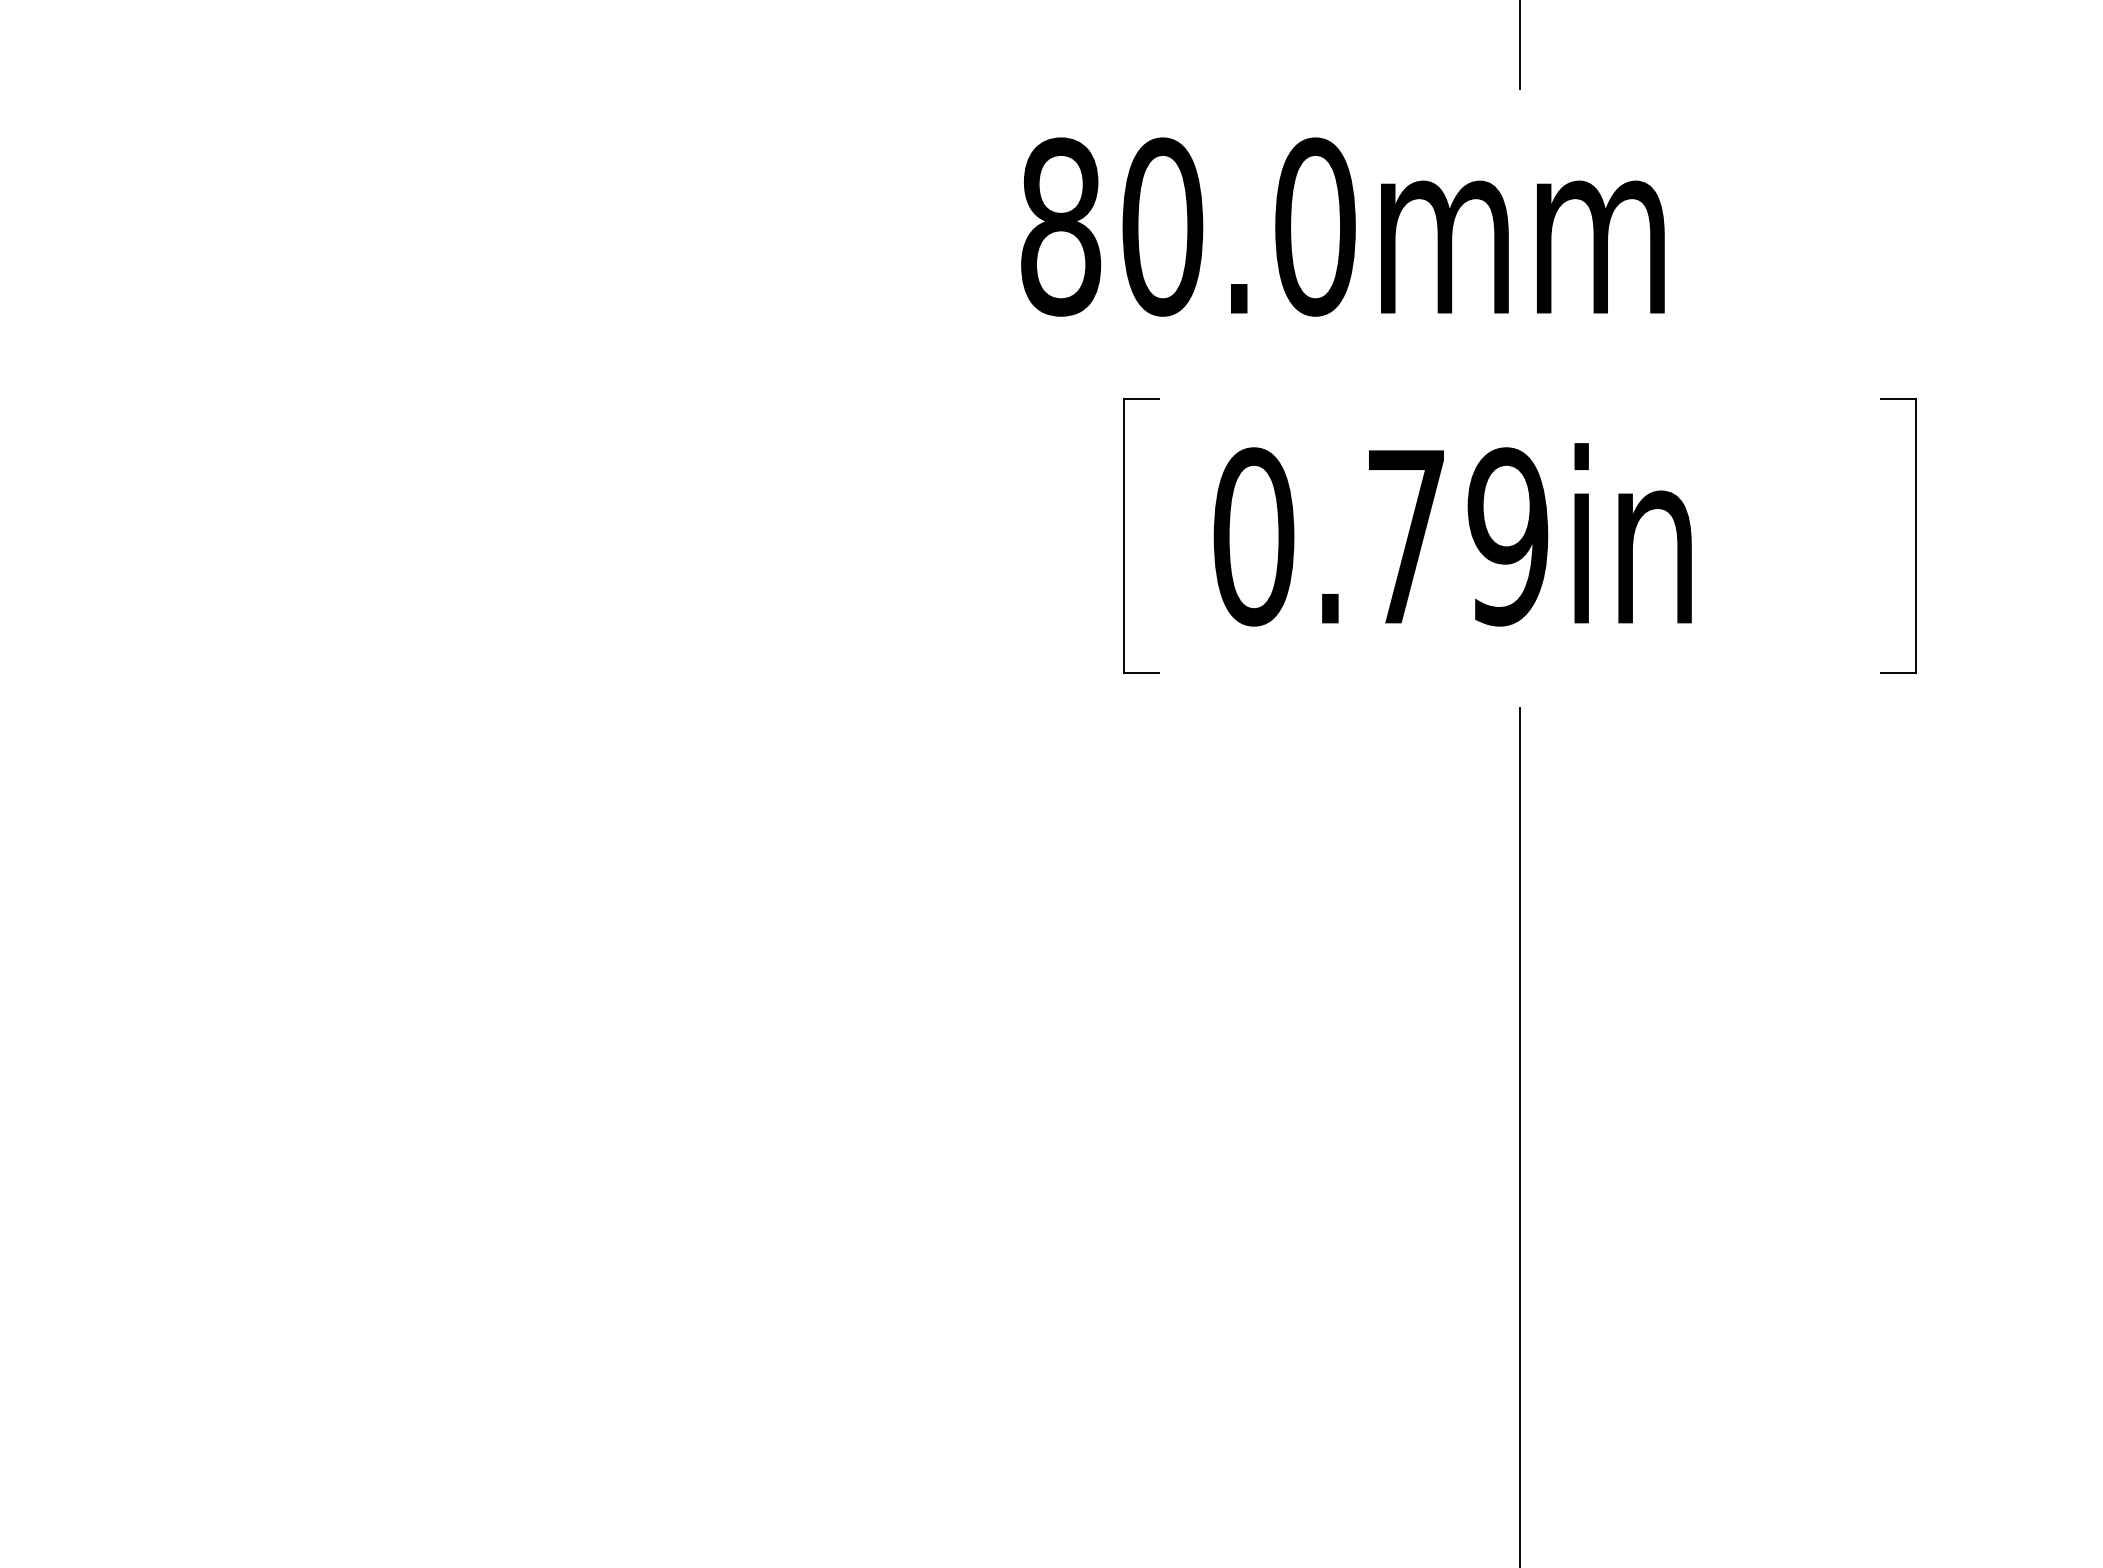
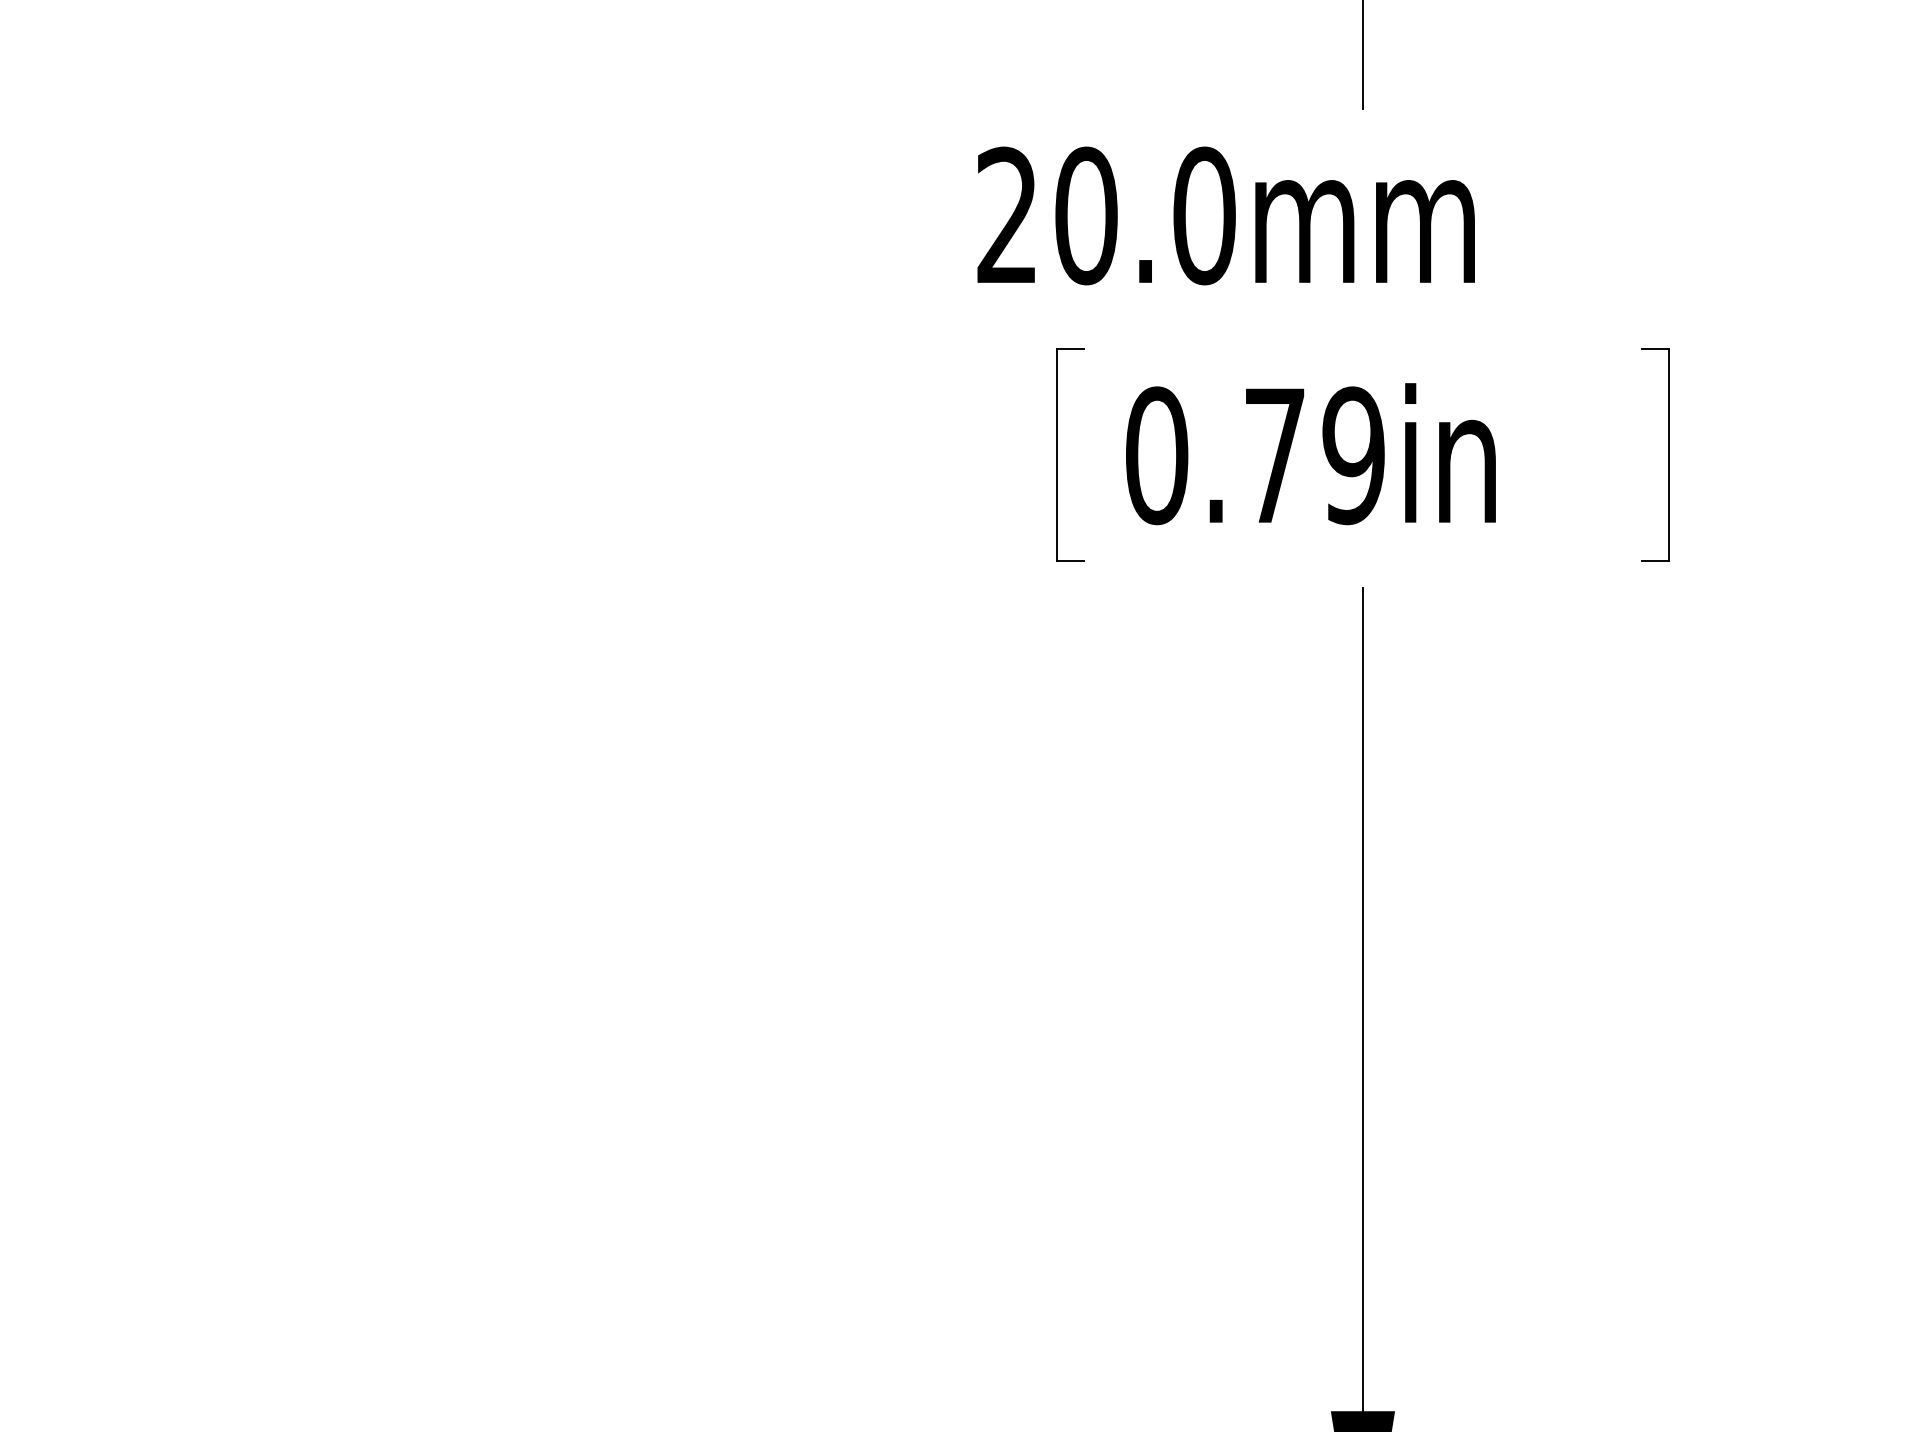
text: (1060, 226) -> (1007, 215), 80.0mm -> 20.0mm

